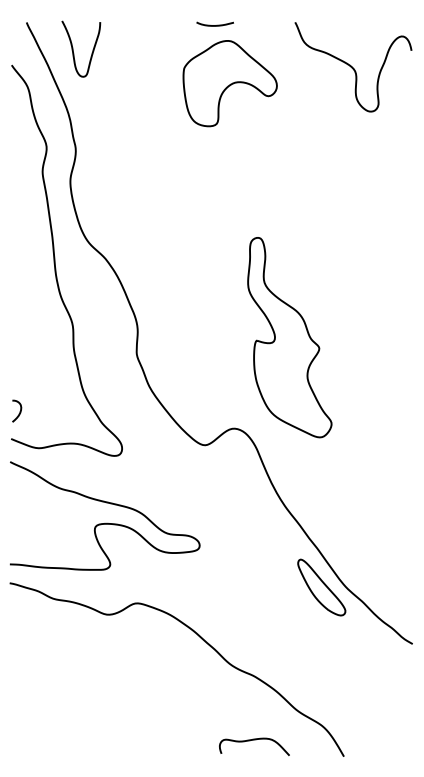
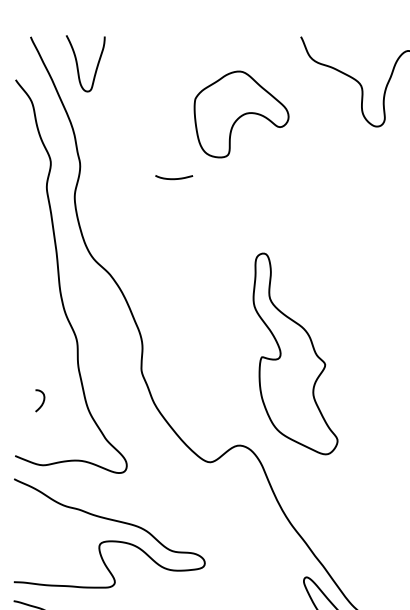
curve: (214, 25) -> (173, 178), moved
part: (229, 83) -> (240, 114), moved
curve: (19, 411) -> (42, 401), moved

